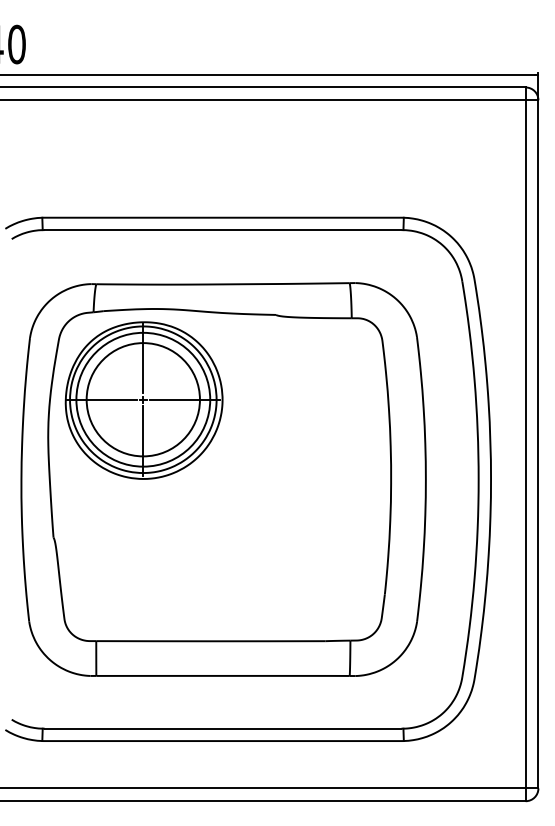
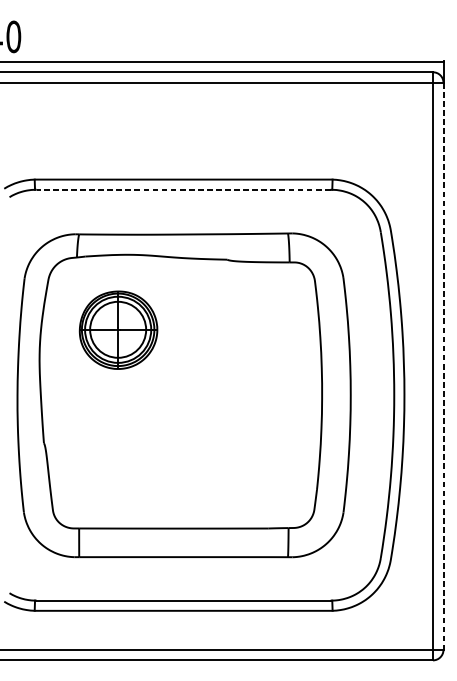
line: (222, 230) -> (183, 190), solid -> dashed
part: (143, 400) -> (118, 330), size x0.6
line: (538, 444) -> (443, 366), solid -> dashed

